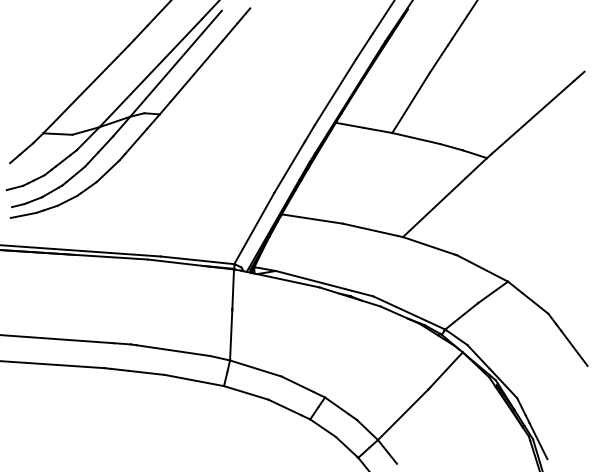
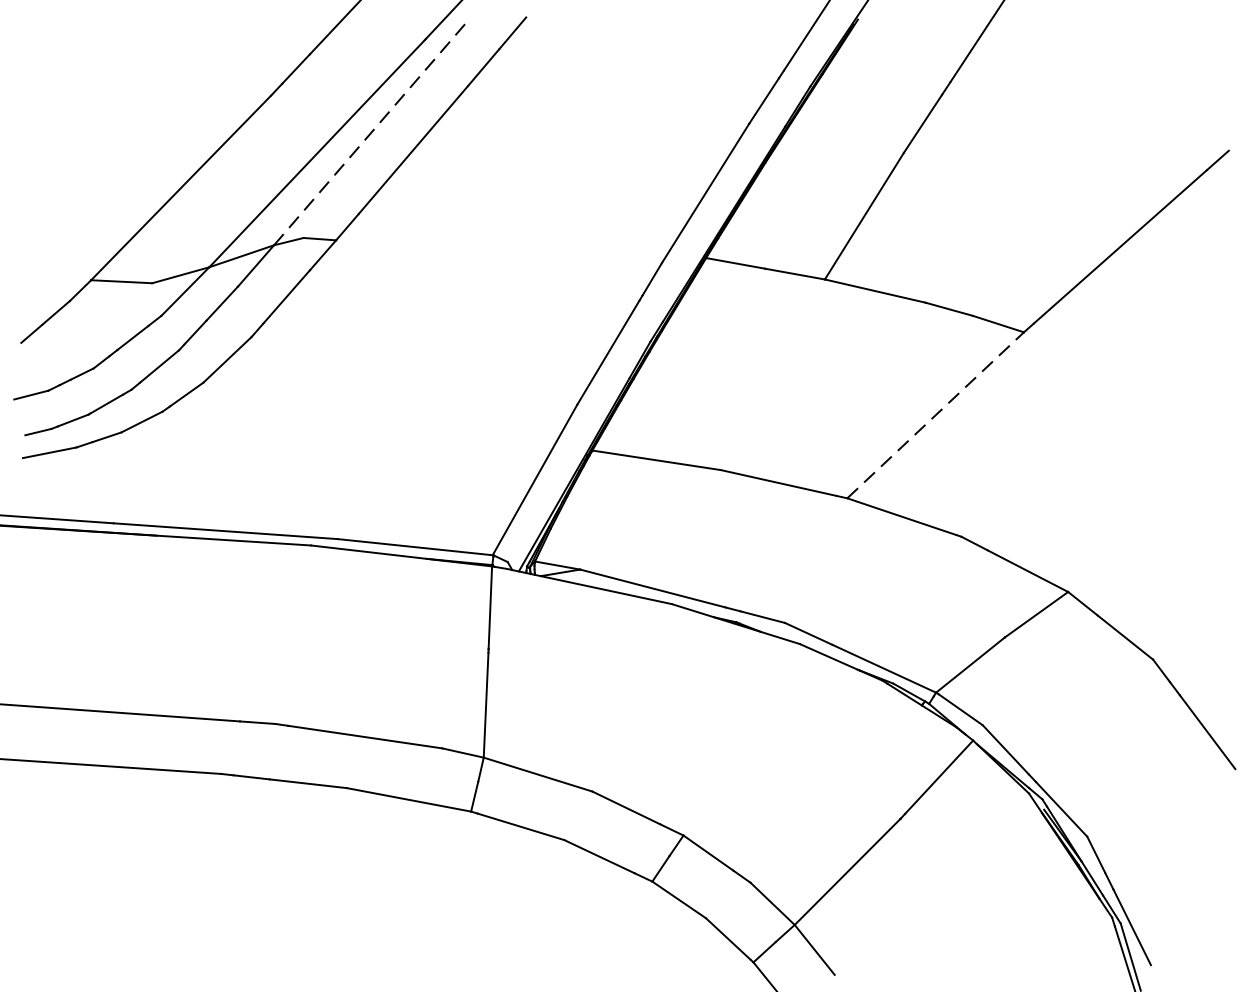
line: (176, 63) -> (371, 133), solid -> dashed
line: (445, 197) -> (936, 415), solid -> dashed

